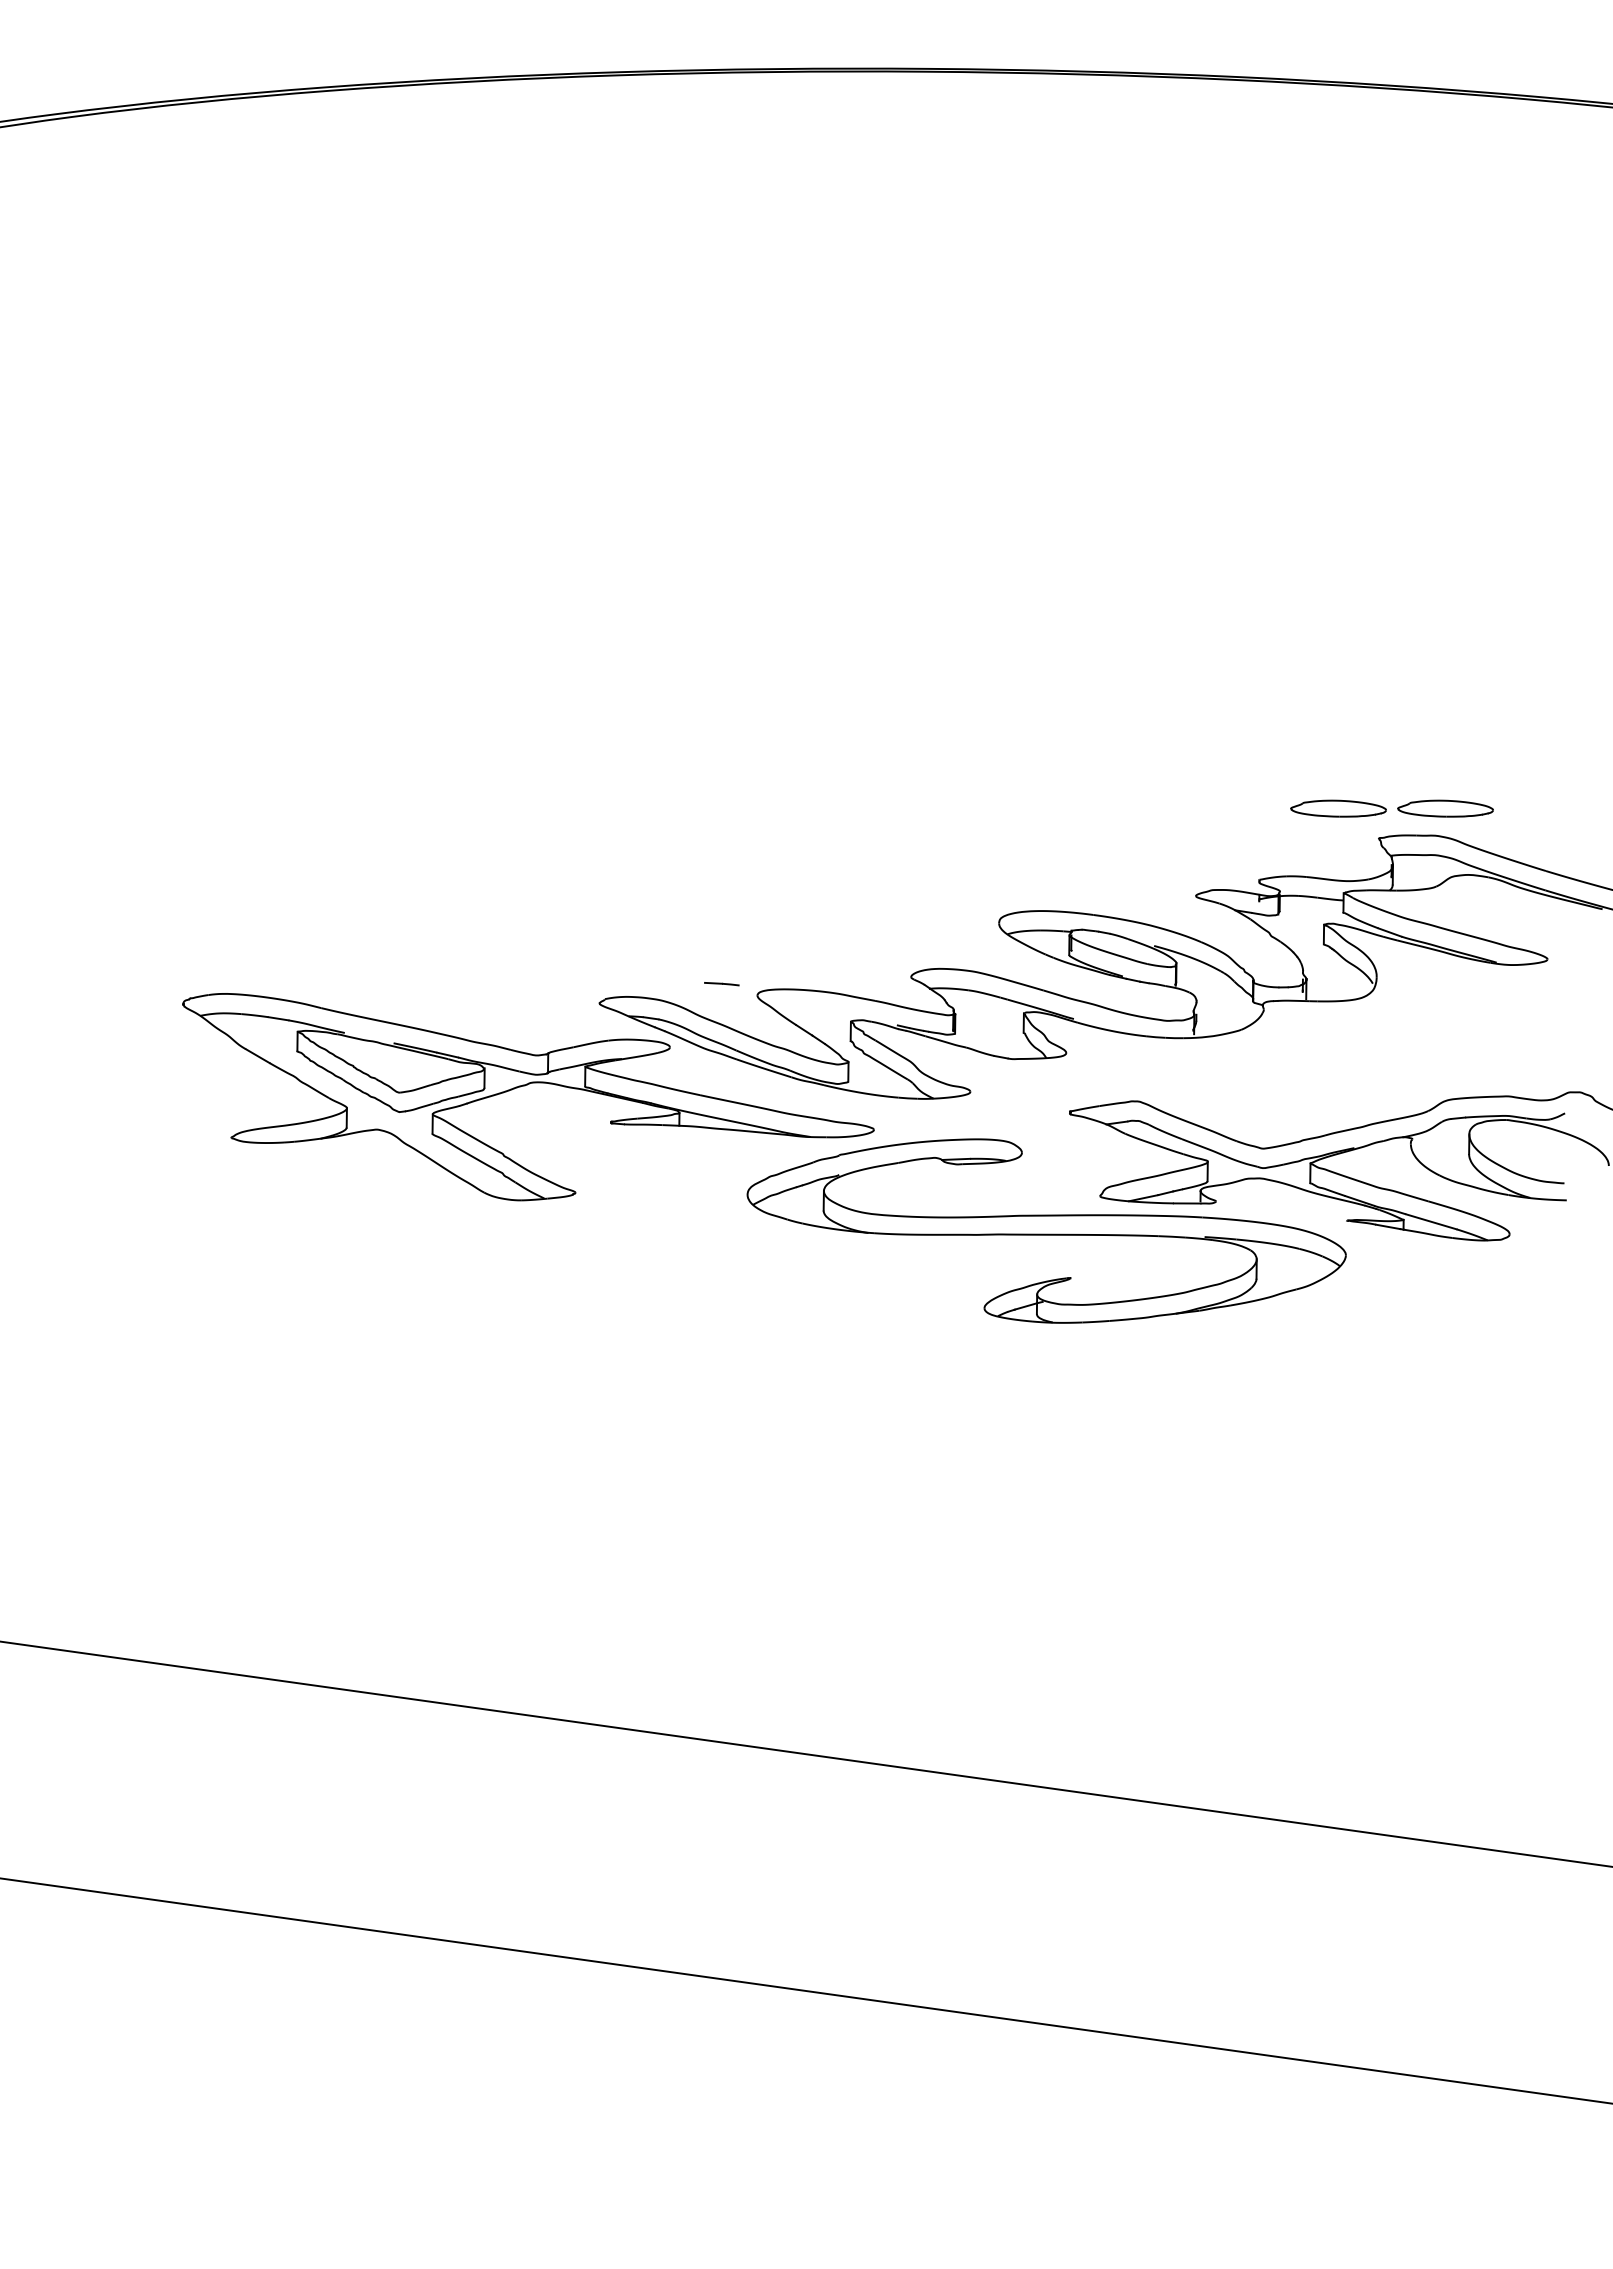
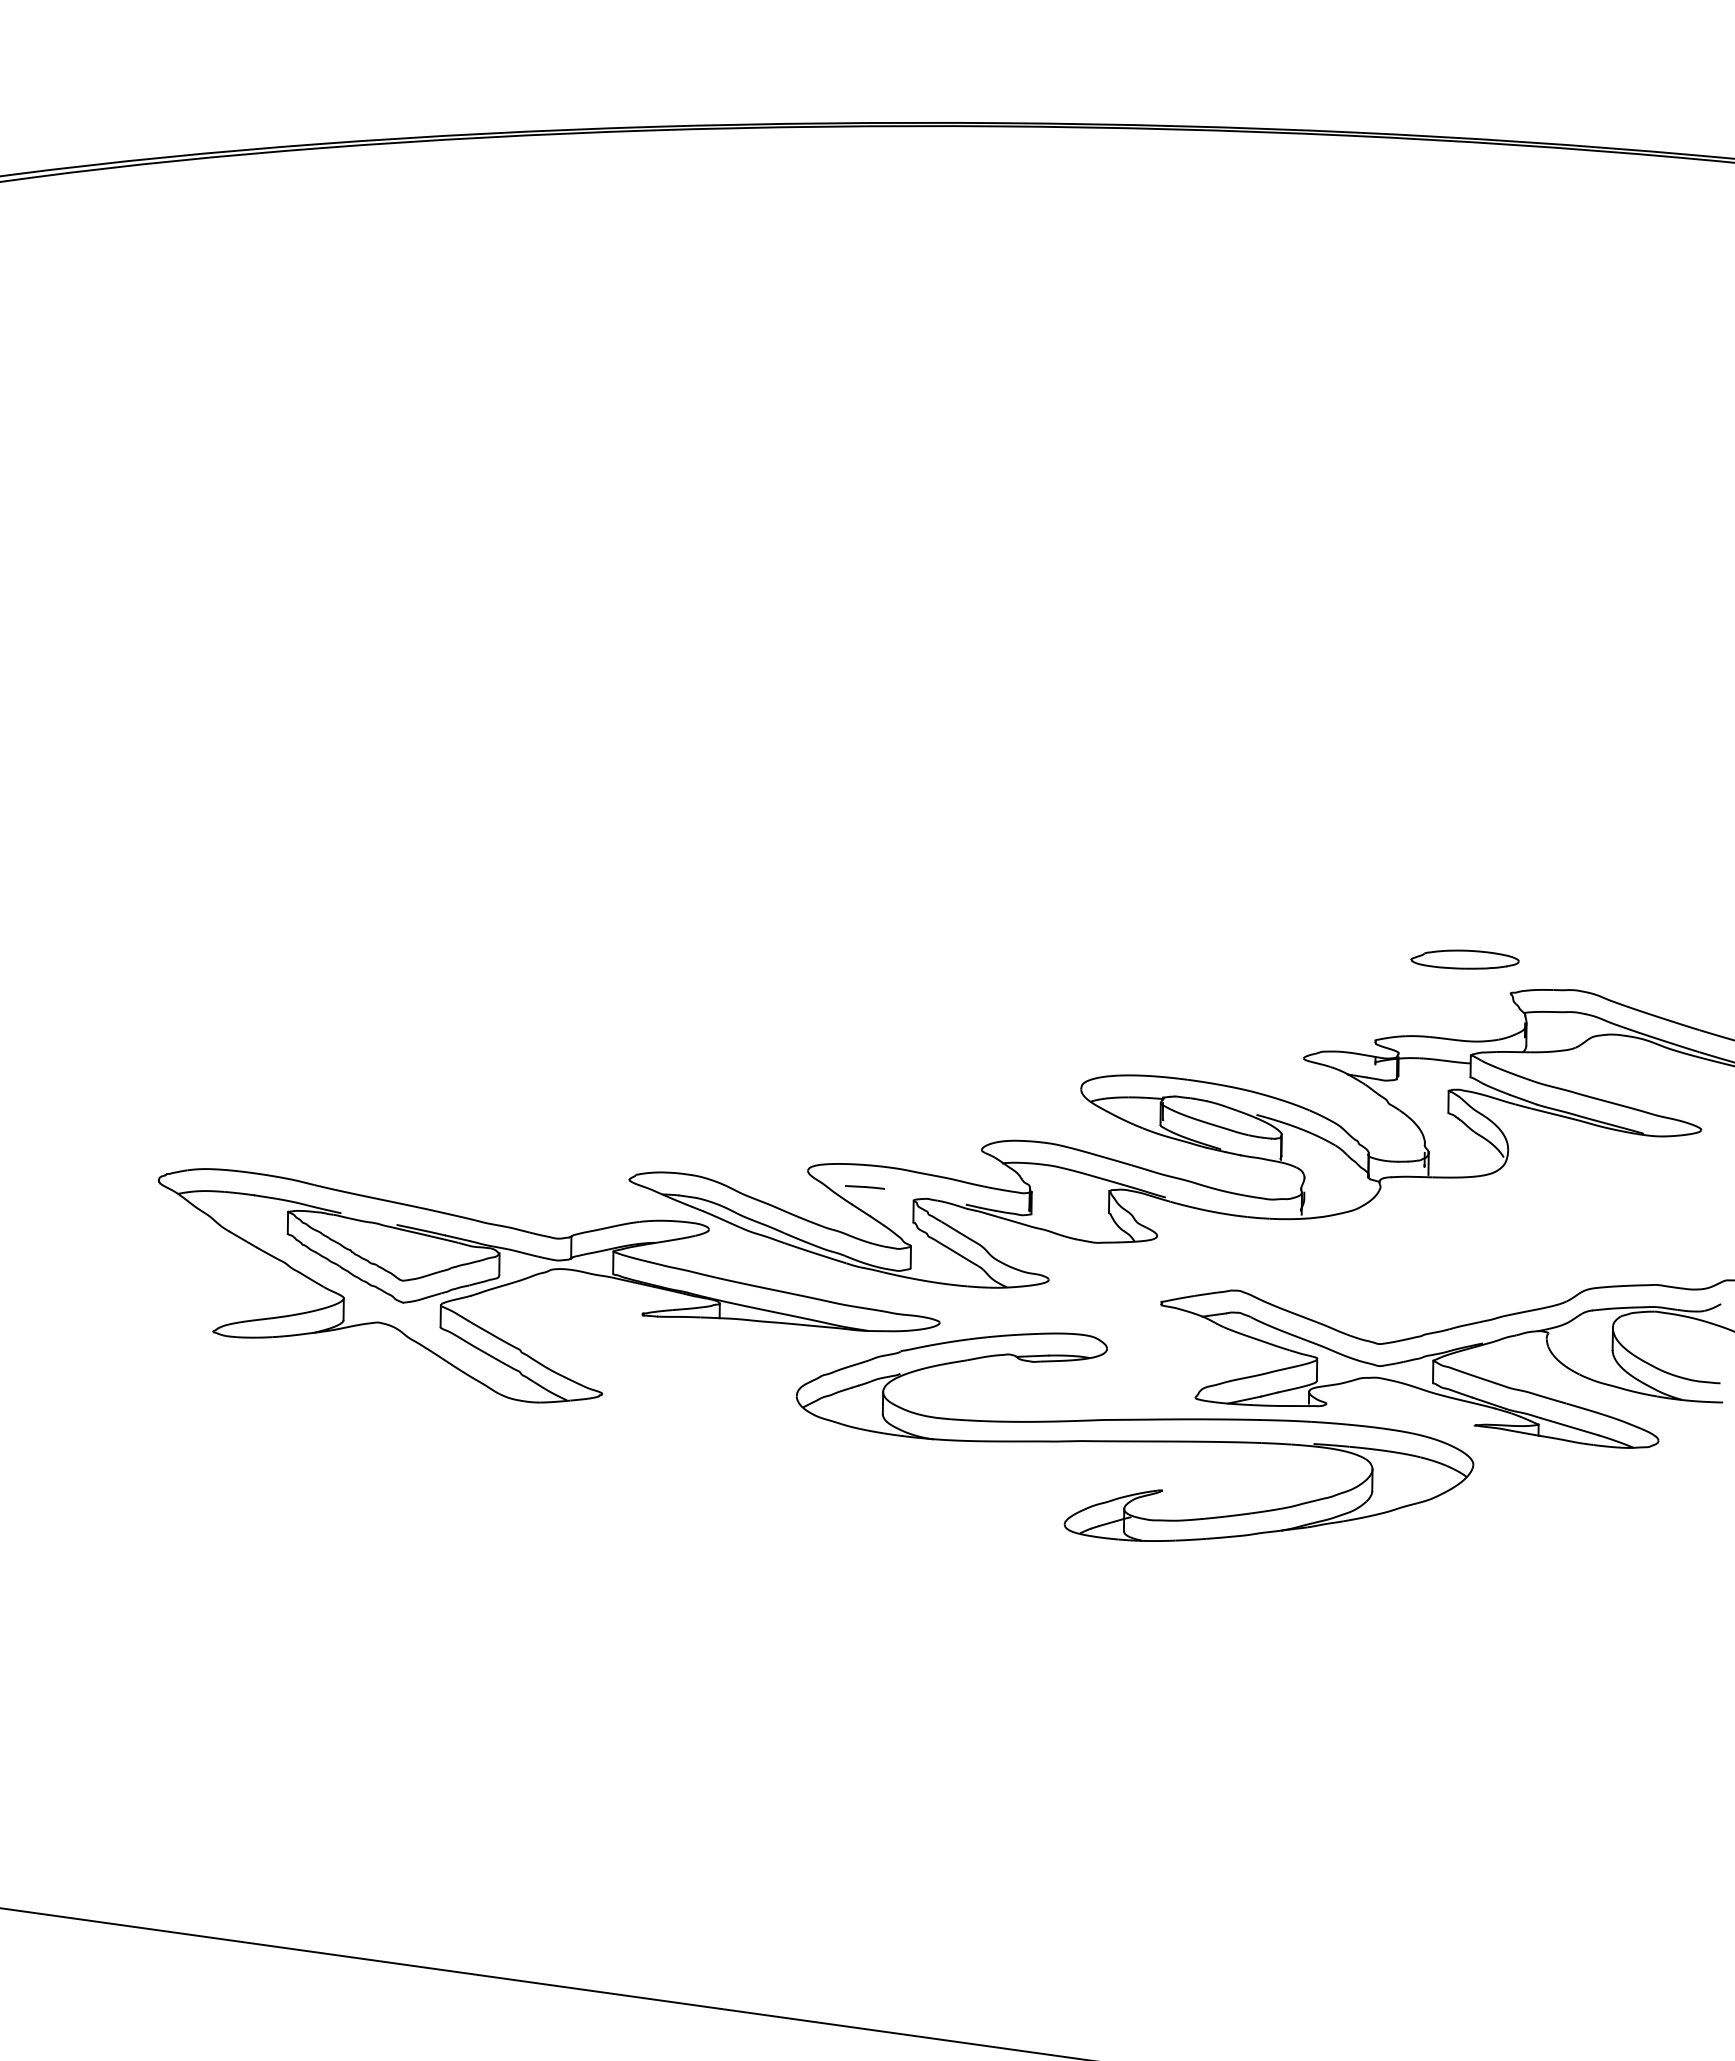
part: (1445, 808) -> (1585, 959), removed
line: (721, 984) -> (864, 1187), moved

